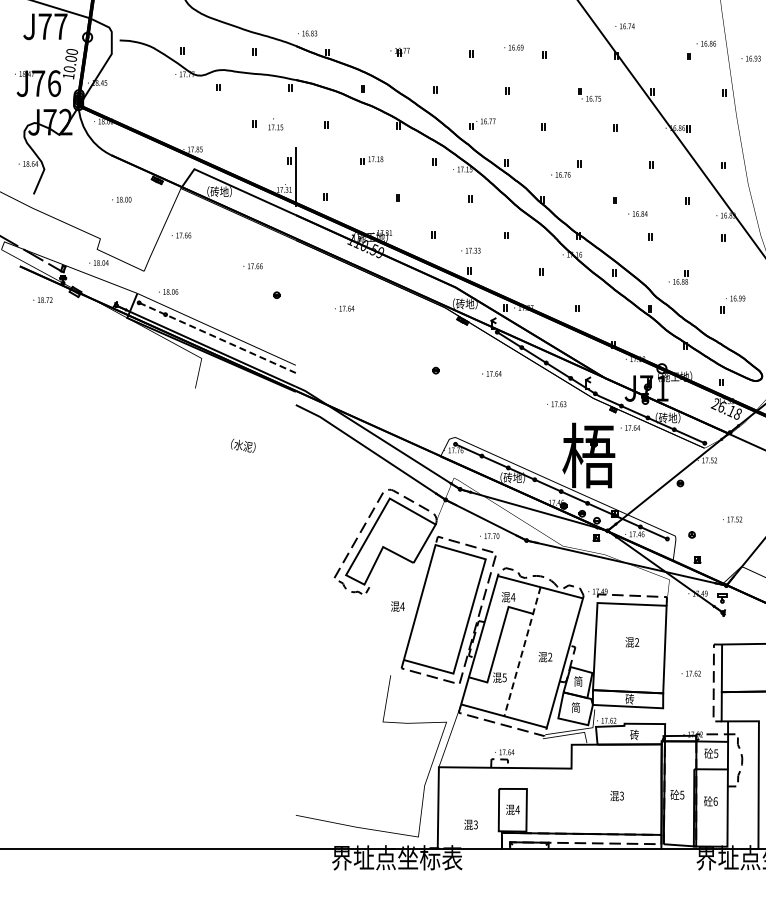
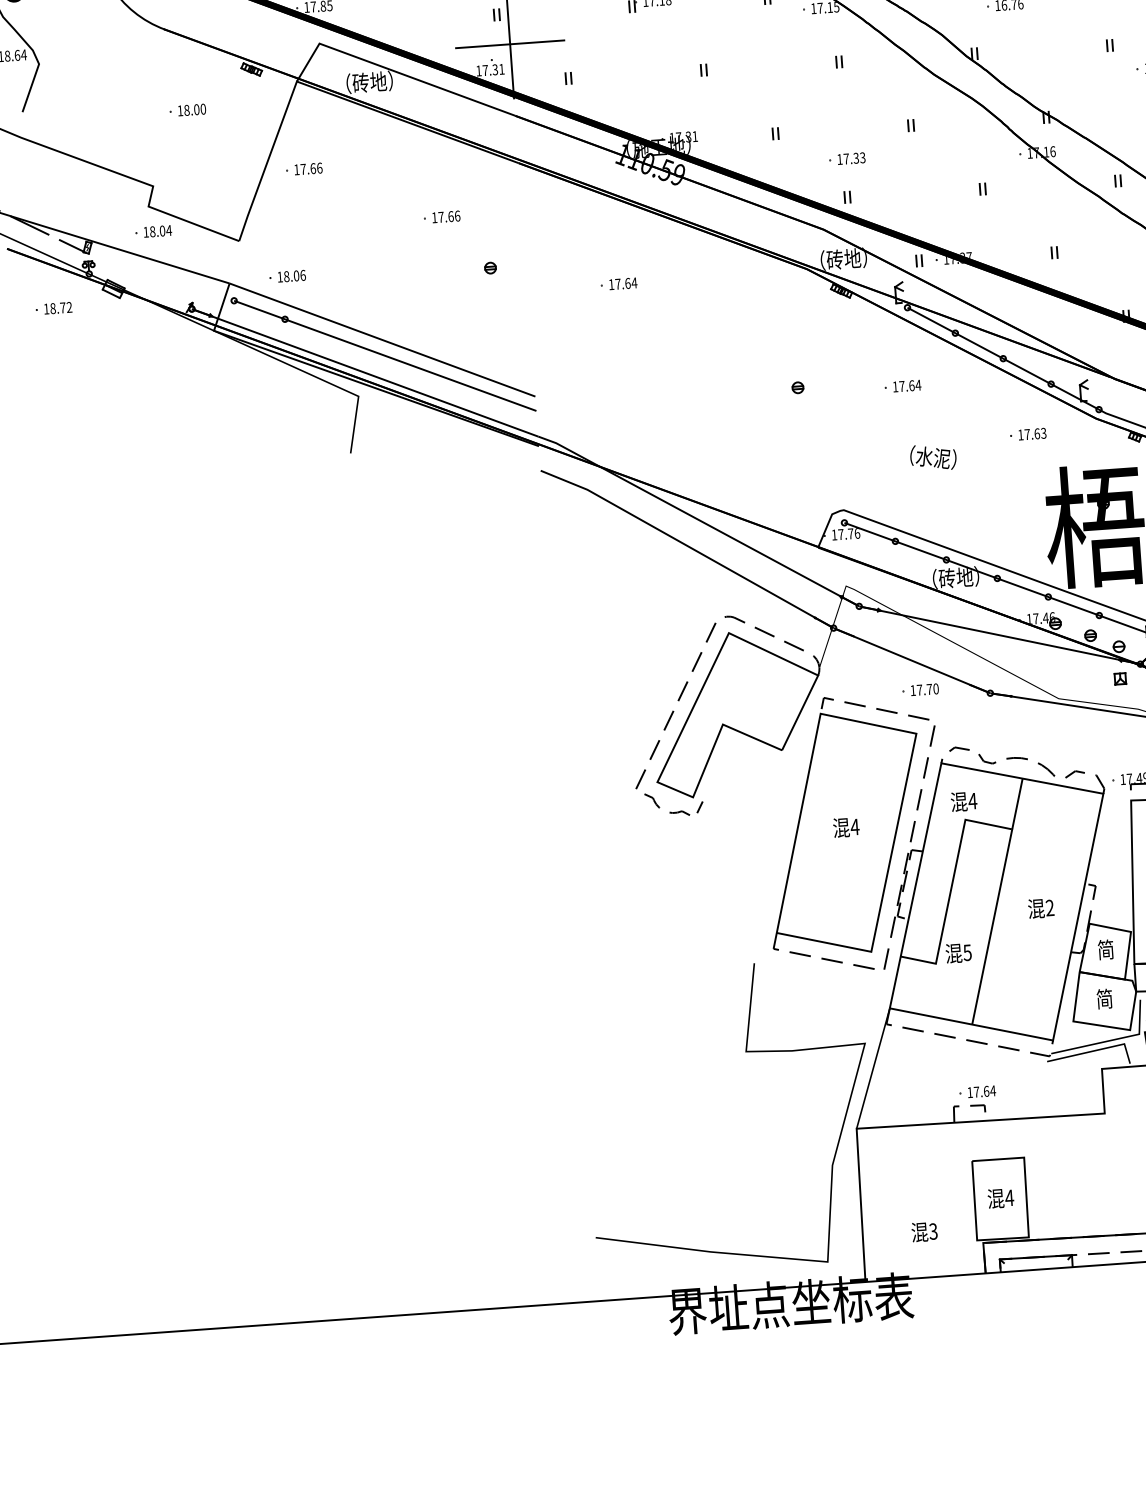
line: (295, 176) -> (509, 43), added
line: (217, 337) -> (385, 355), dashed -> solid
text: (243, 445) -> (933, 456), moved
text: (397, 606) -> (845, 827), moved
line: (522, 651) -> (997, 901), dashed -> solid

